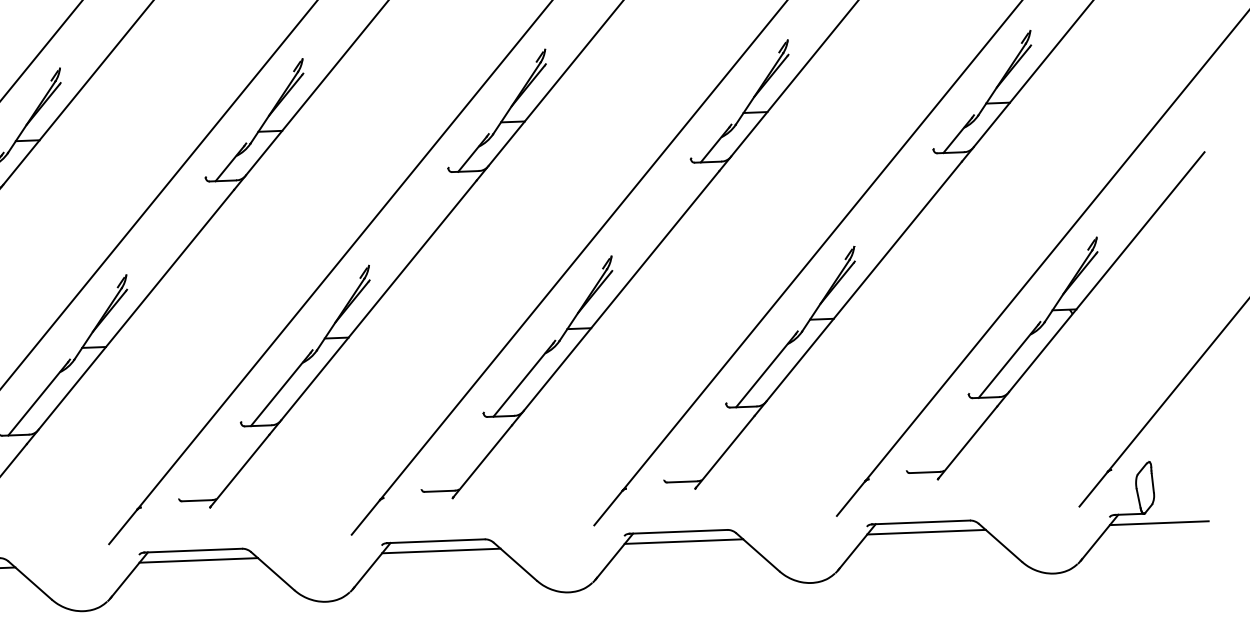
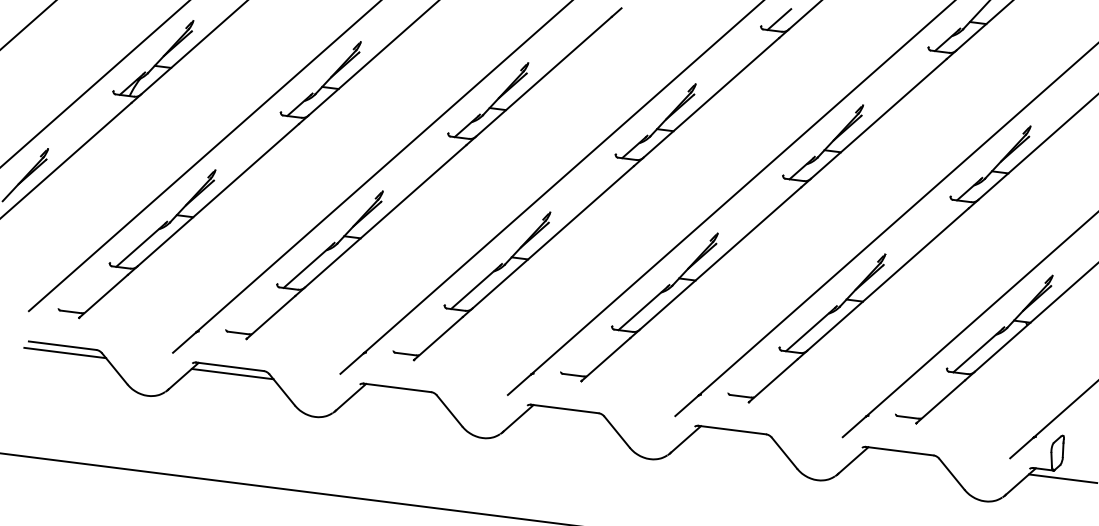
line: (926, 532) -> (902, 458), removed
line: (683, 541) -> (734, 437), removed
line: (441, 551) -> (567, 416), removed
line: (197, 560) -> (399, 395), removed

